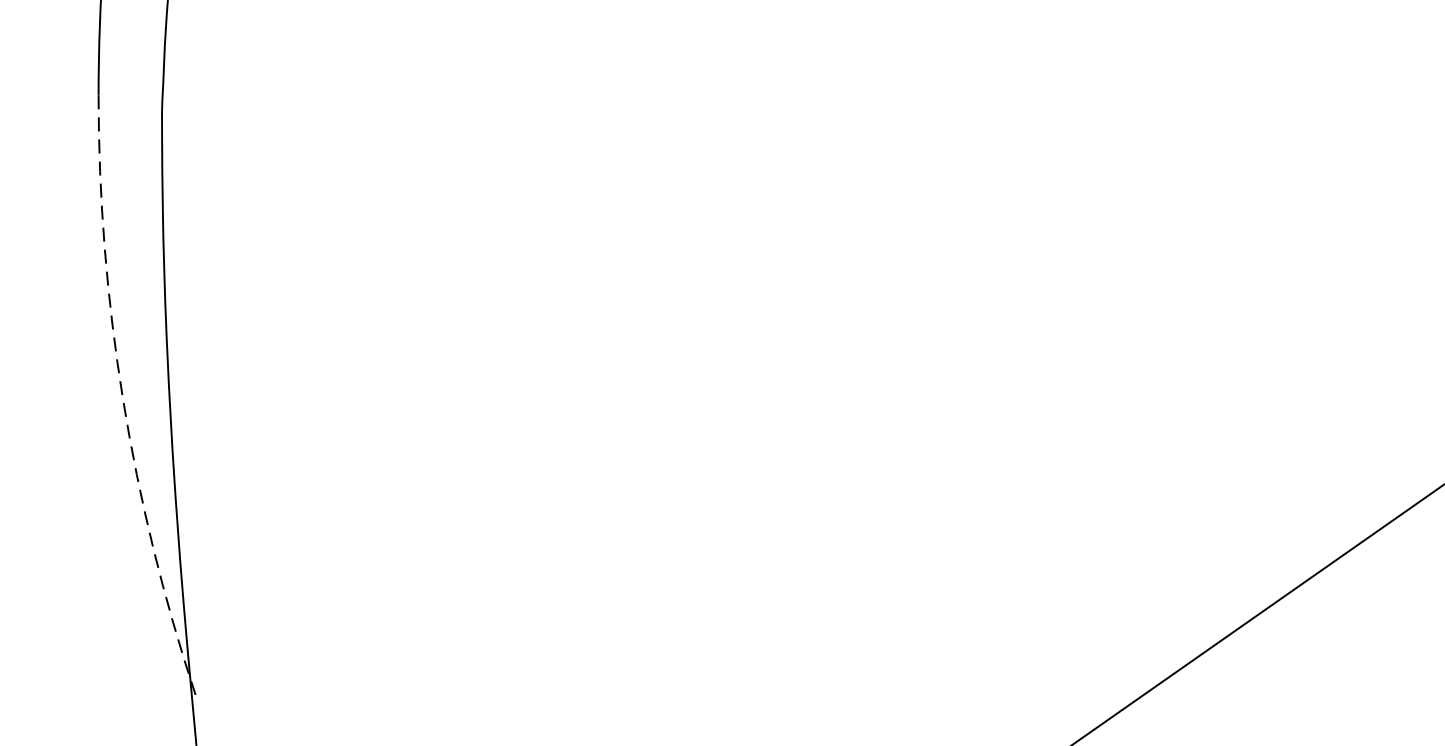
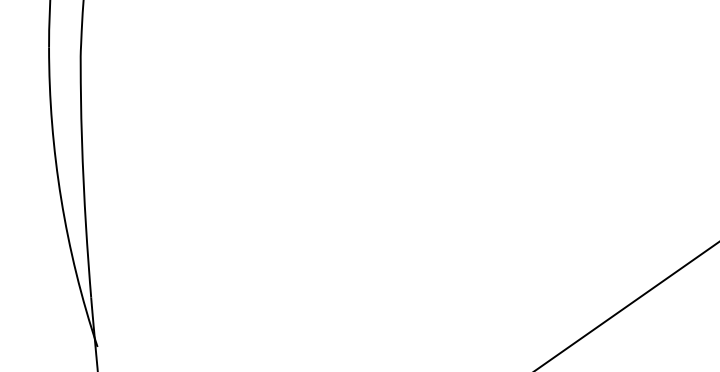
arc: (123, 400) -> (61, 199), dashed -> solid

